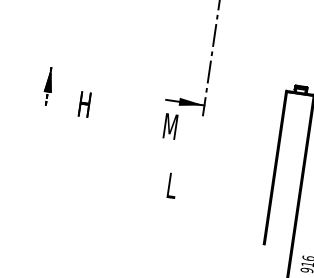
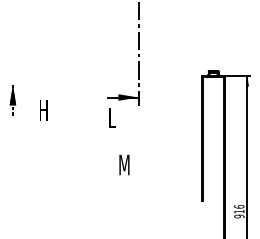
text: (170, 126) -> (114, 118), M -> L
text: (174, 185) -> (124, 164), L -> M

